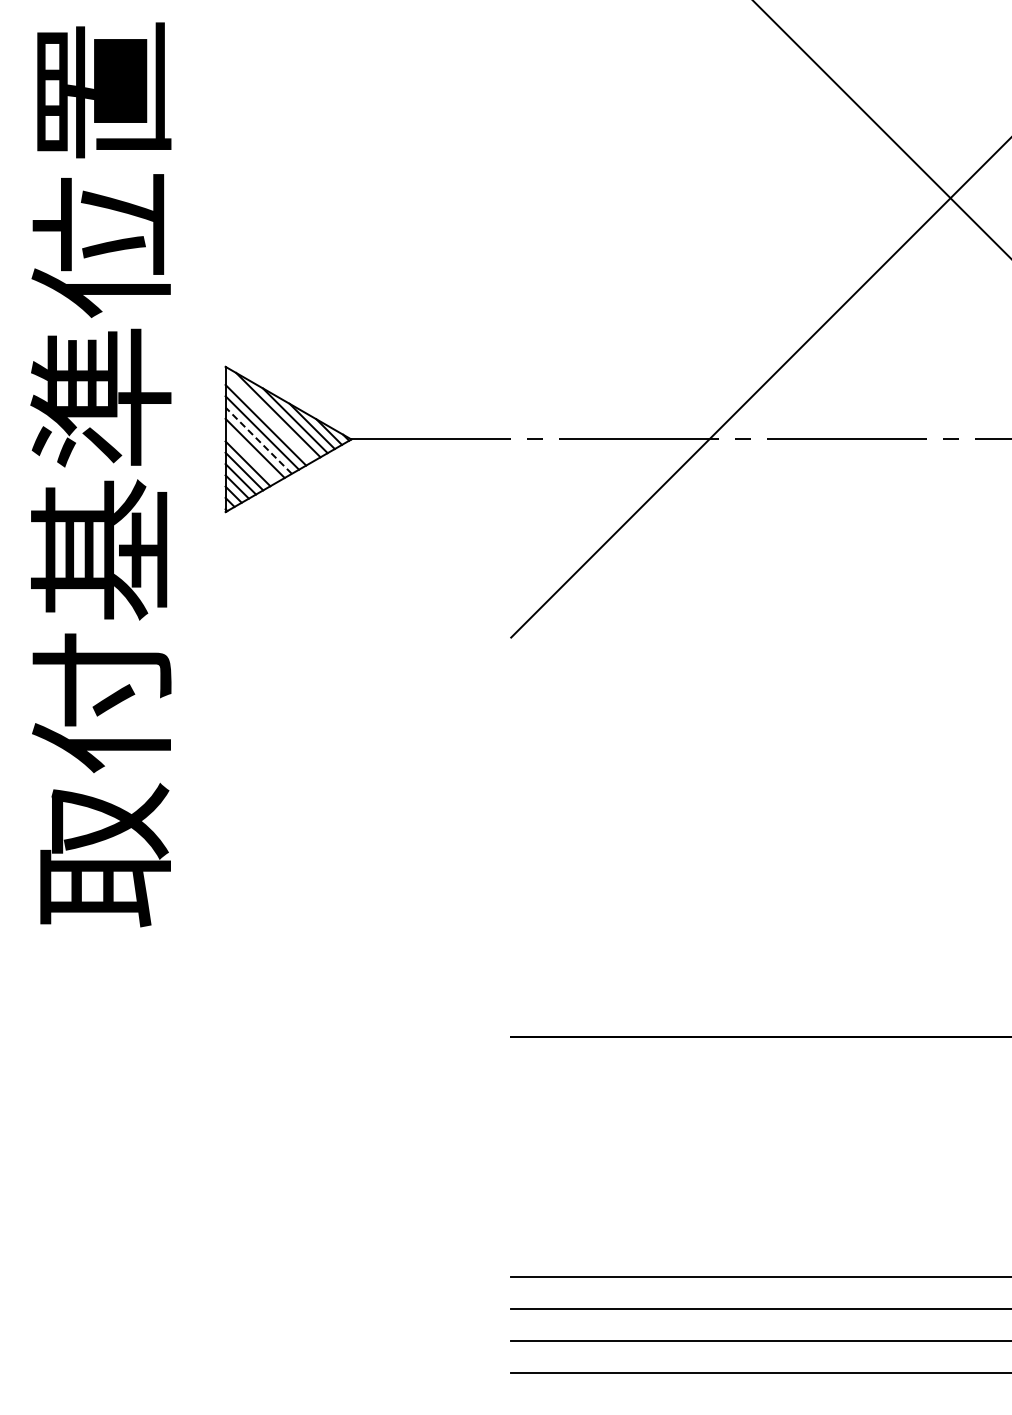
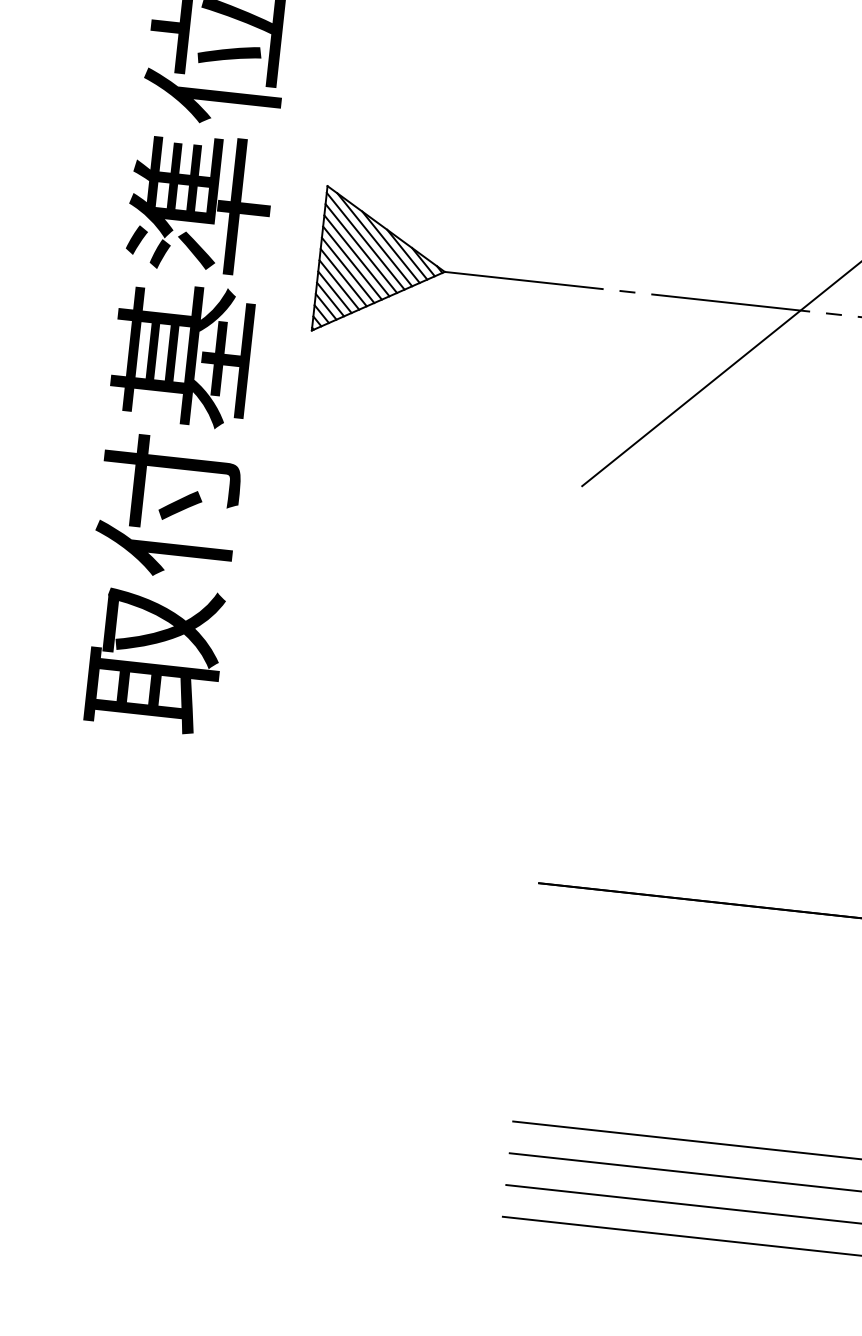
line: (269, 417) -> (365, 241), added
line: (258, 440) -> (352, 262), dashed -> solid
line: (251, 456) -> (343, 278), added

